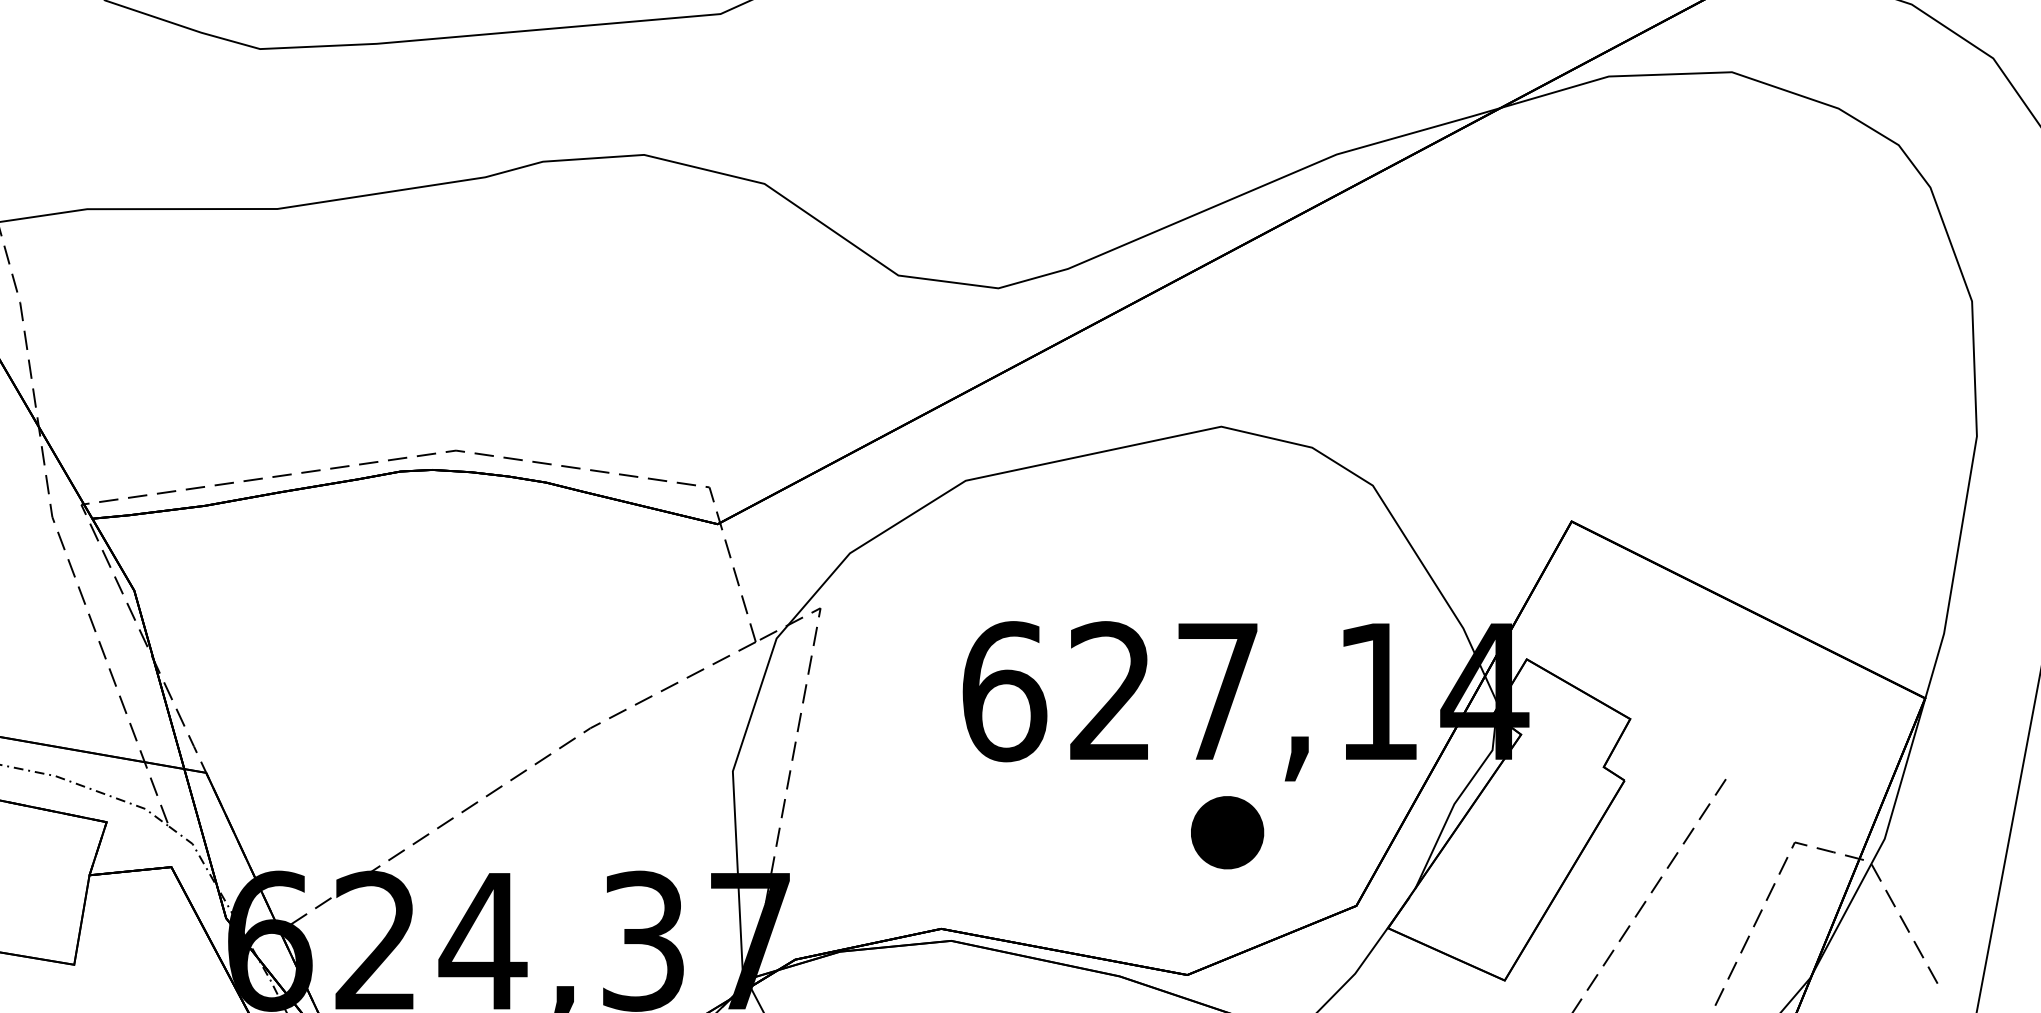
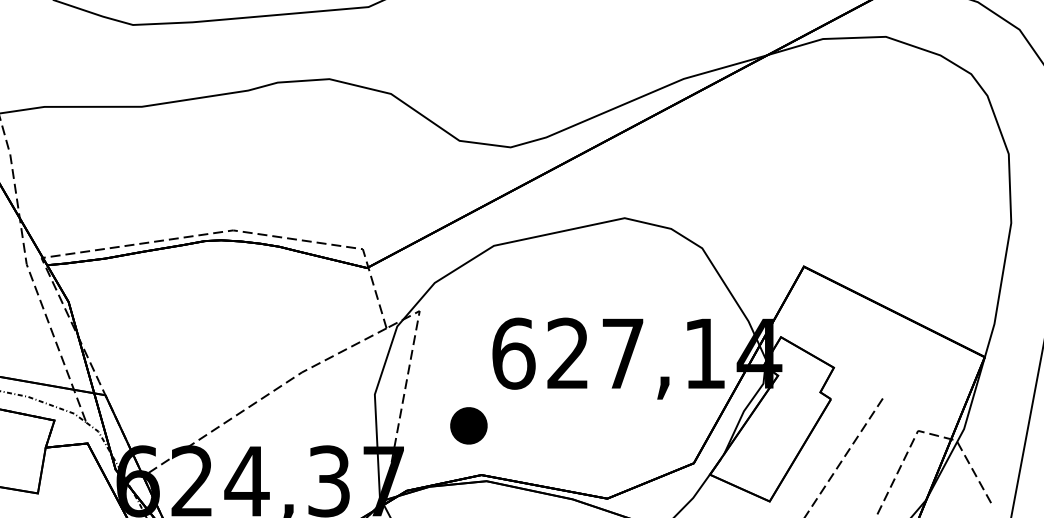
part: (1226, 831) -> (468, 425), moved

